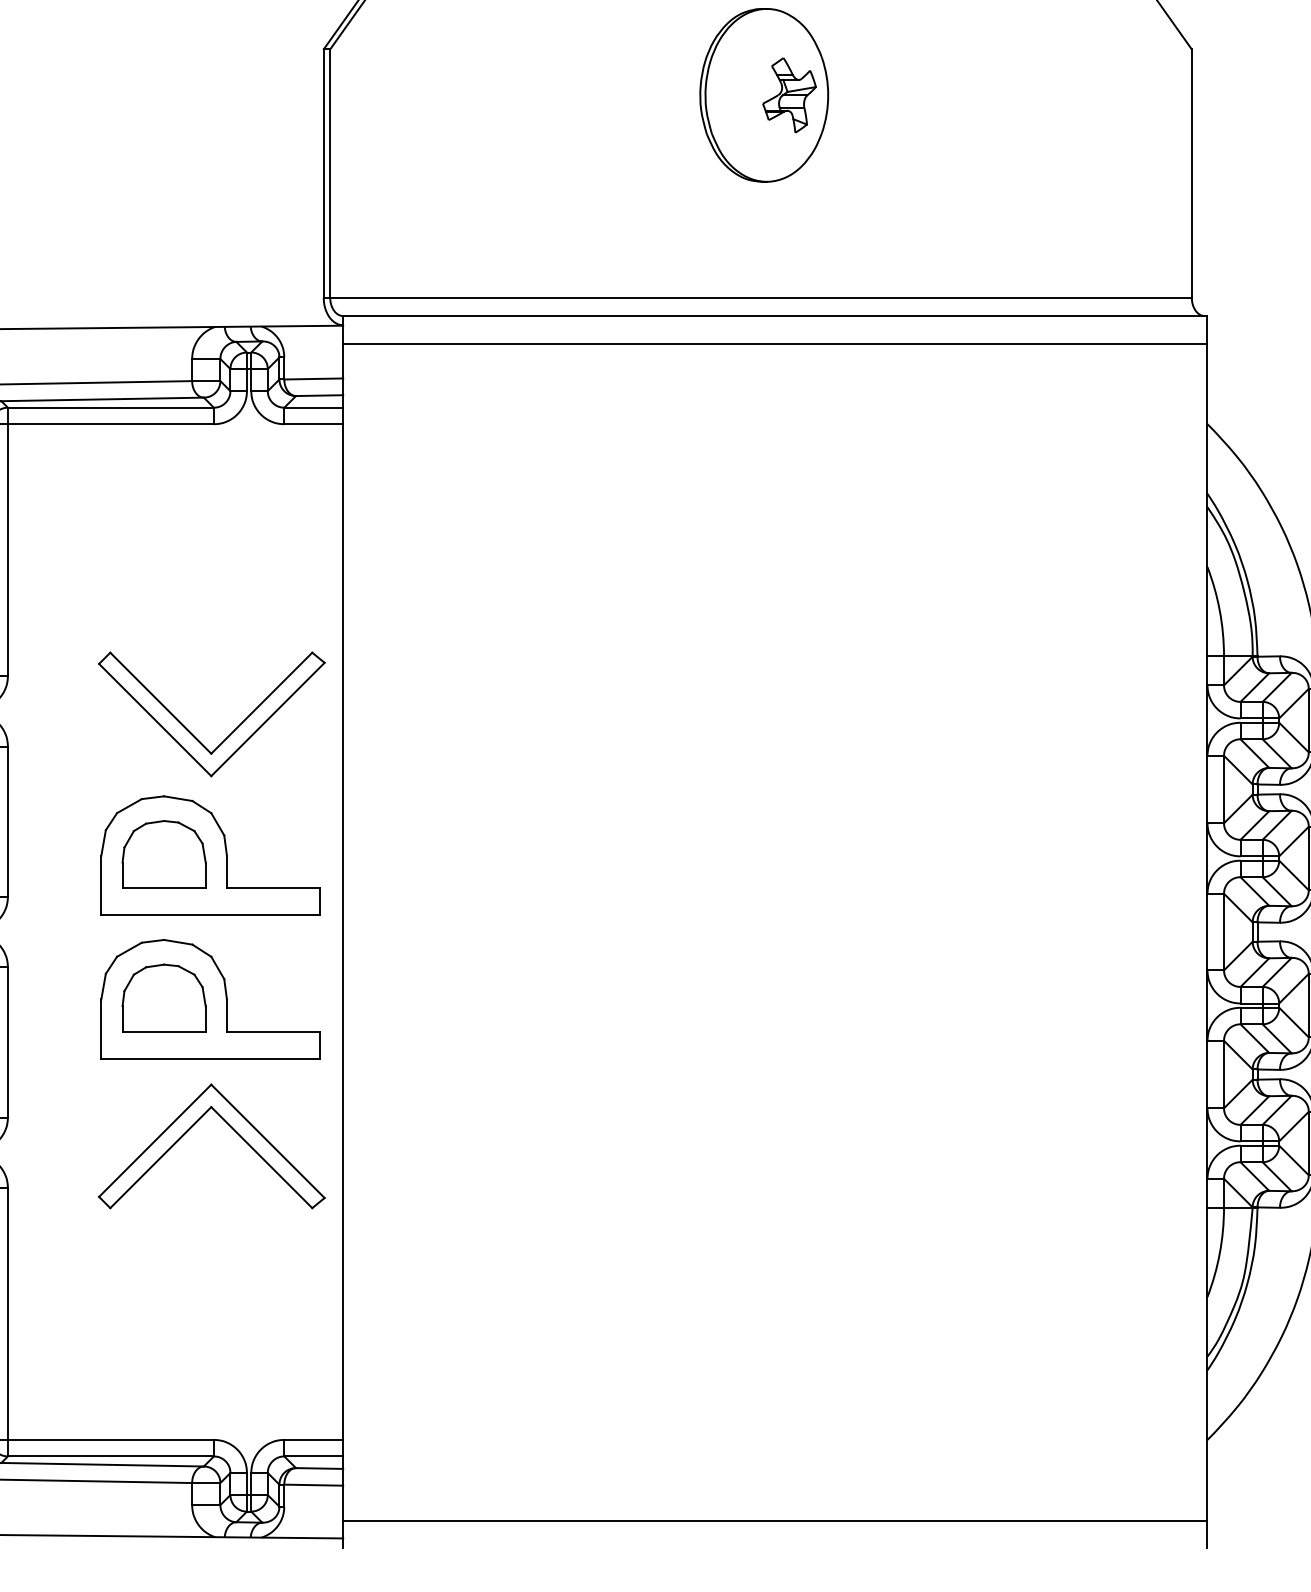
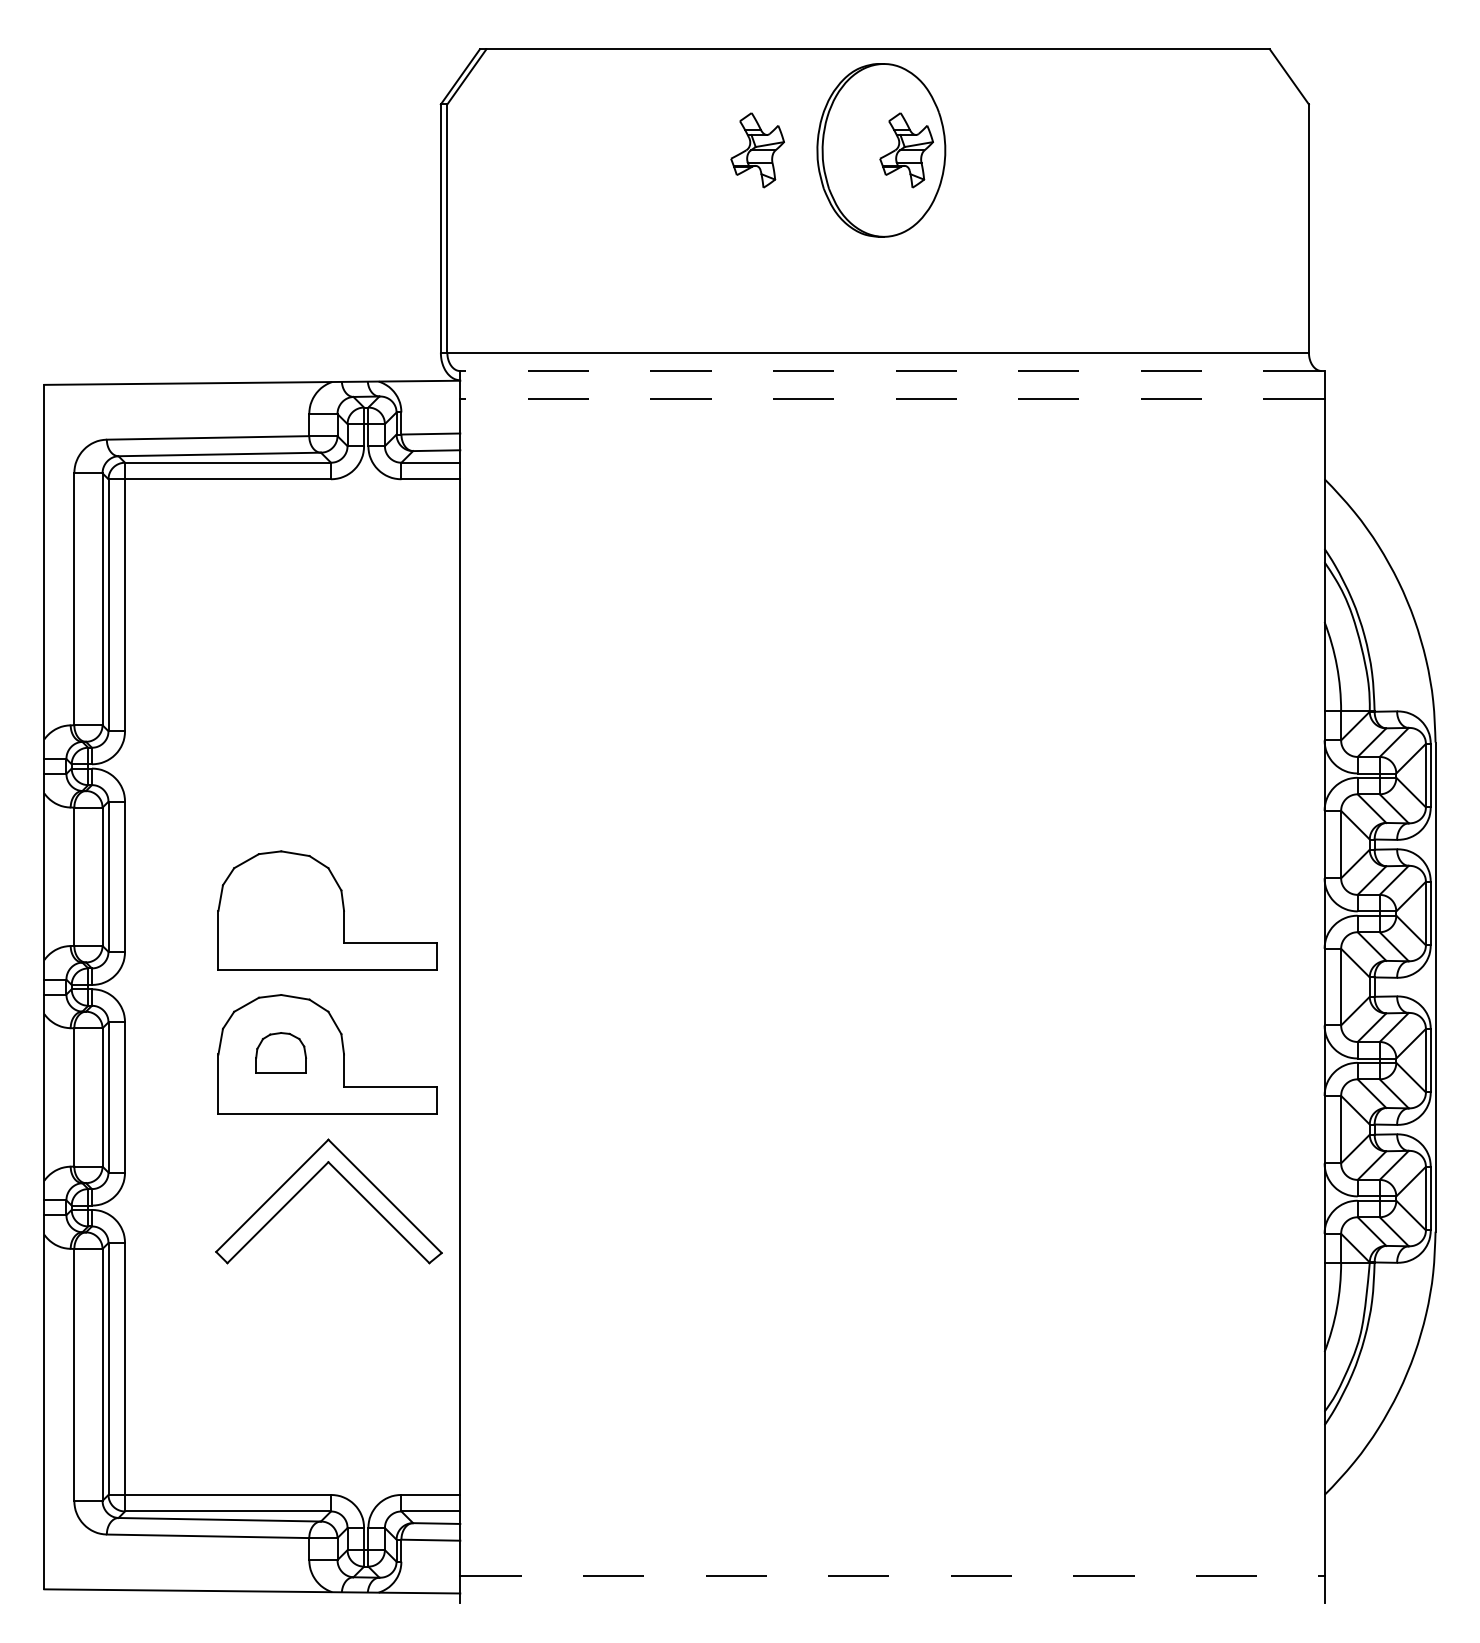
part: (640, 95) -> (757, 150), added
line: (774, 316) -> (891, 371), solid -> dashed
line: (774, 343) -> (891, 398), solid -> dashed
part: (192, 733) -> (309, 788), removed
part: (163, 854) -> (280, 909), removed
part: (163, 997) -> (280, 1052), size x0.6
line: (775, 1520) -> (892, 1575), solid -> dashed

